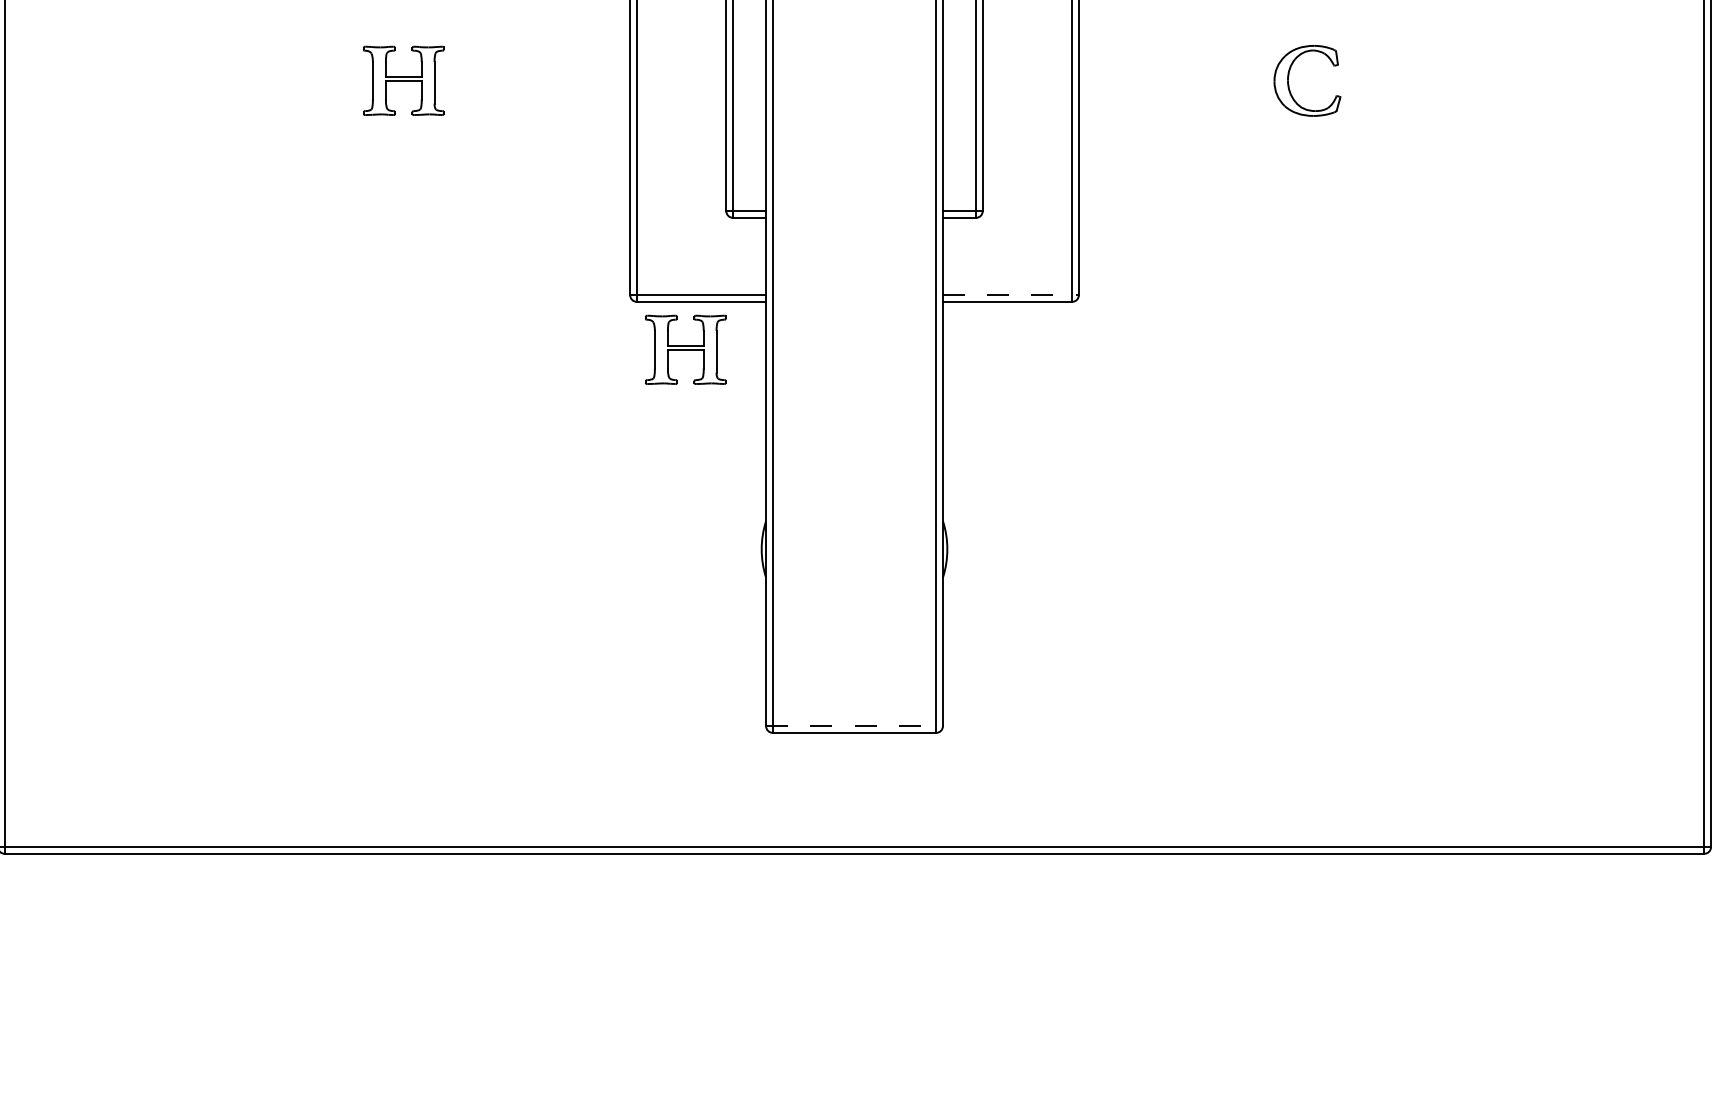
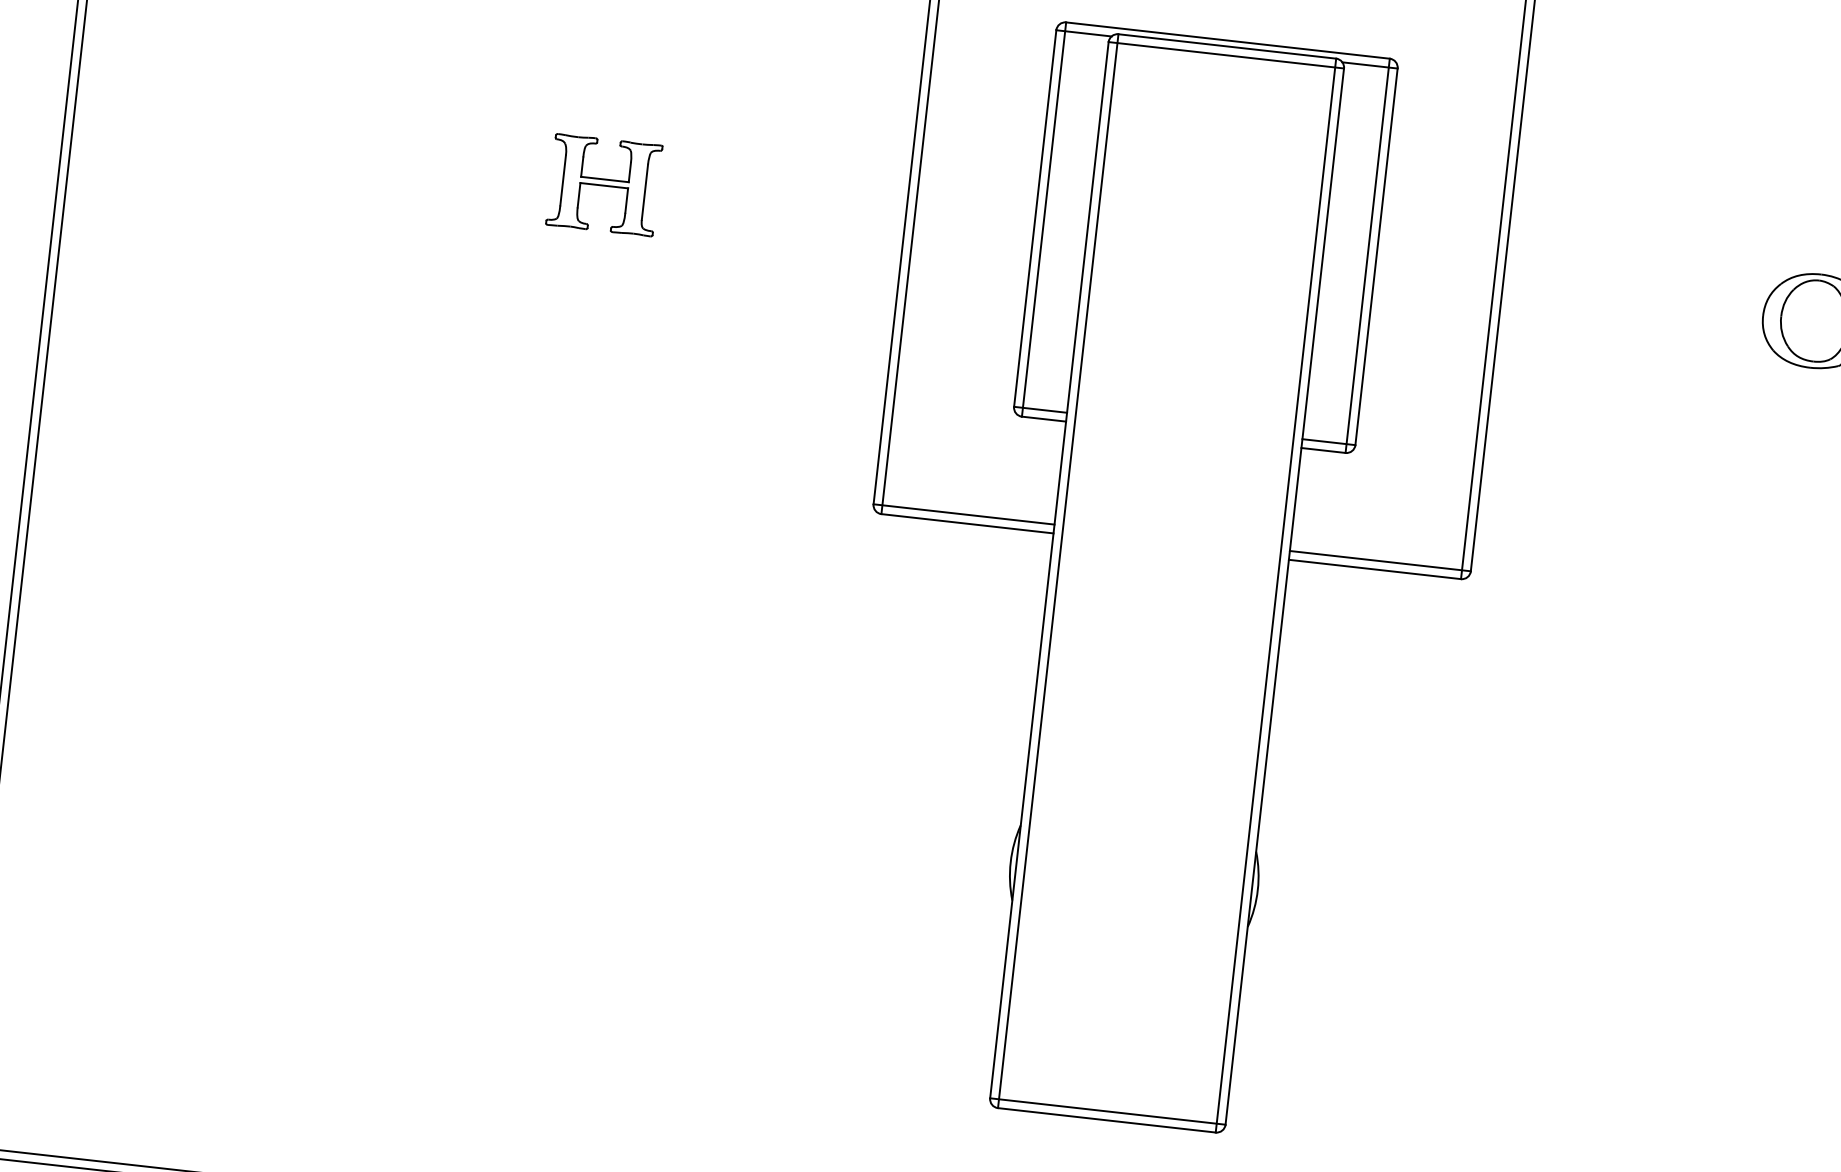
line: (1010, 295) -> (1379, 561), dashed -> solid
part: (685, 349) -> (939, 584), removed
line: (855, 726) -> (1109, 1112), dashed -> solid

